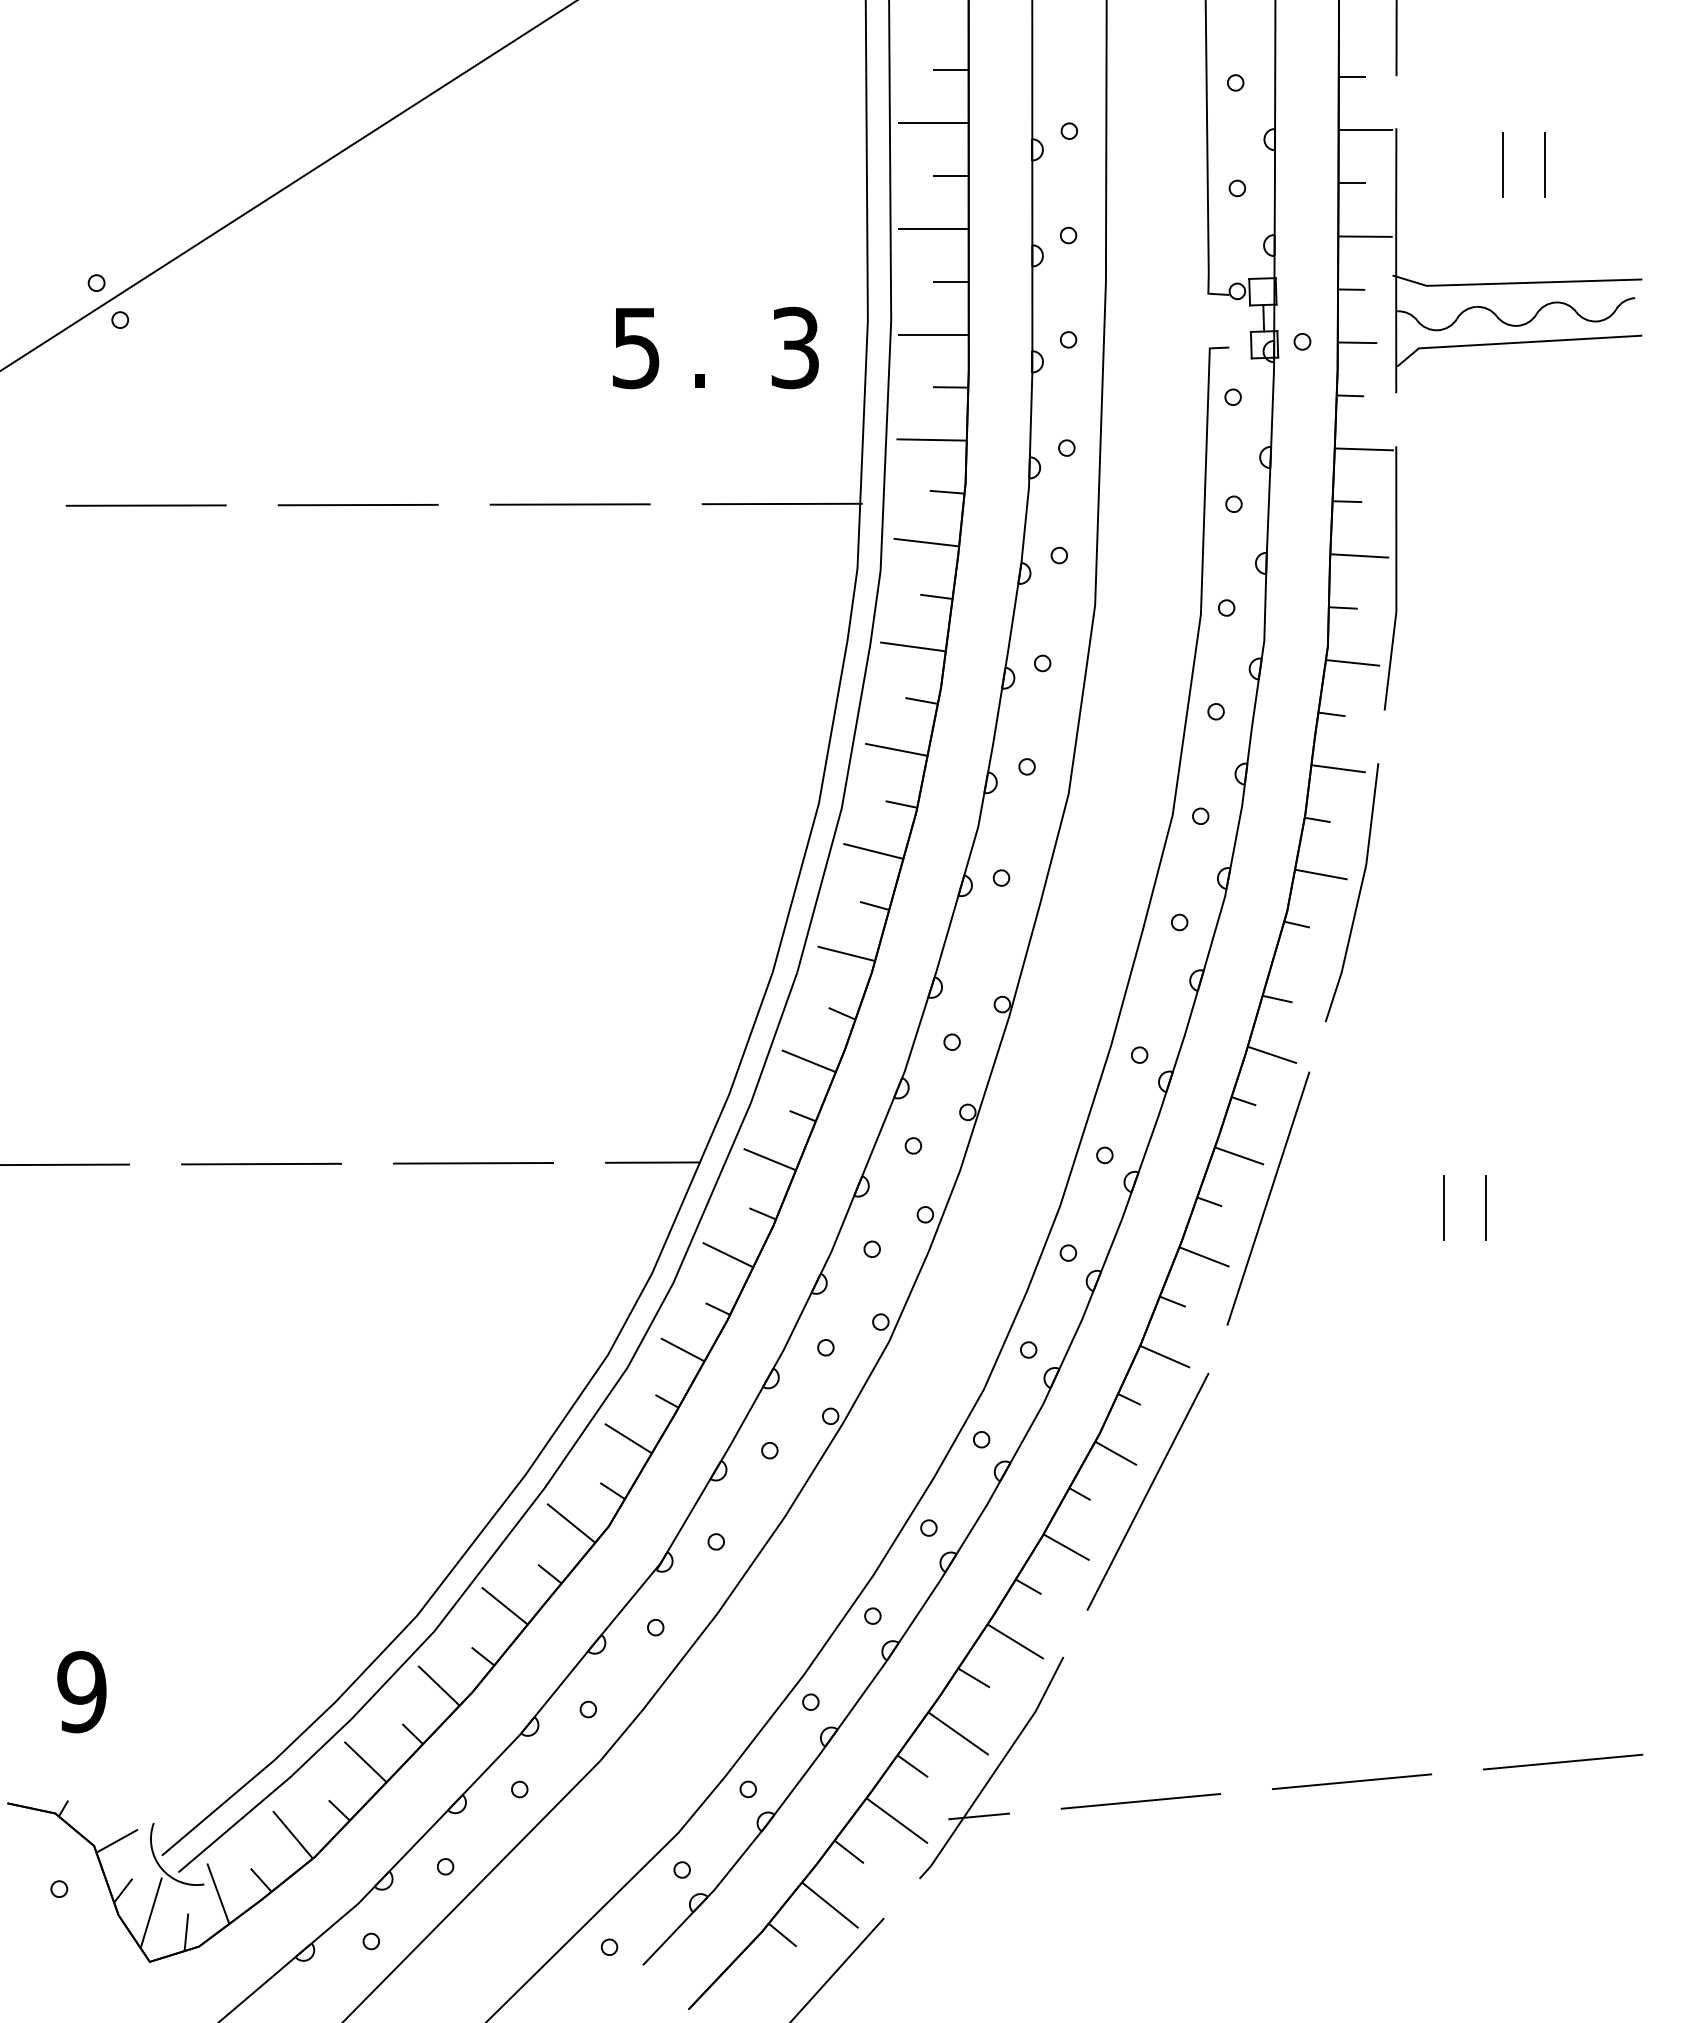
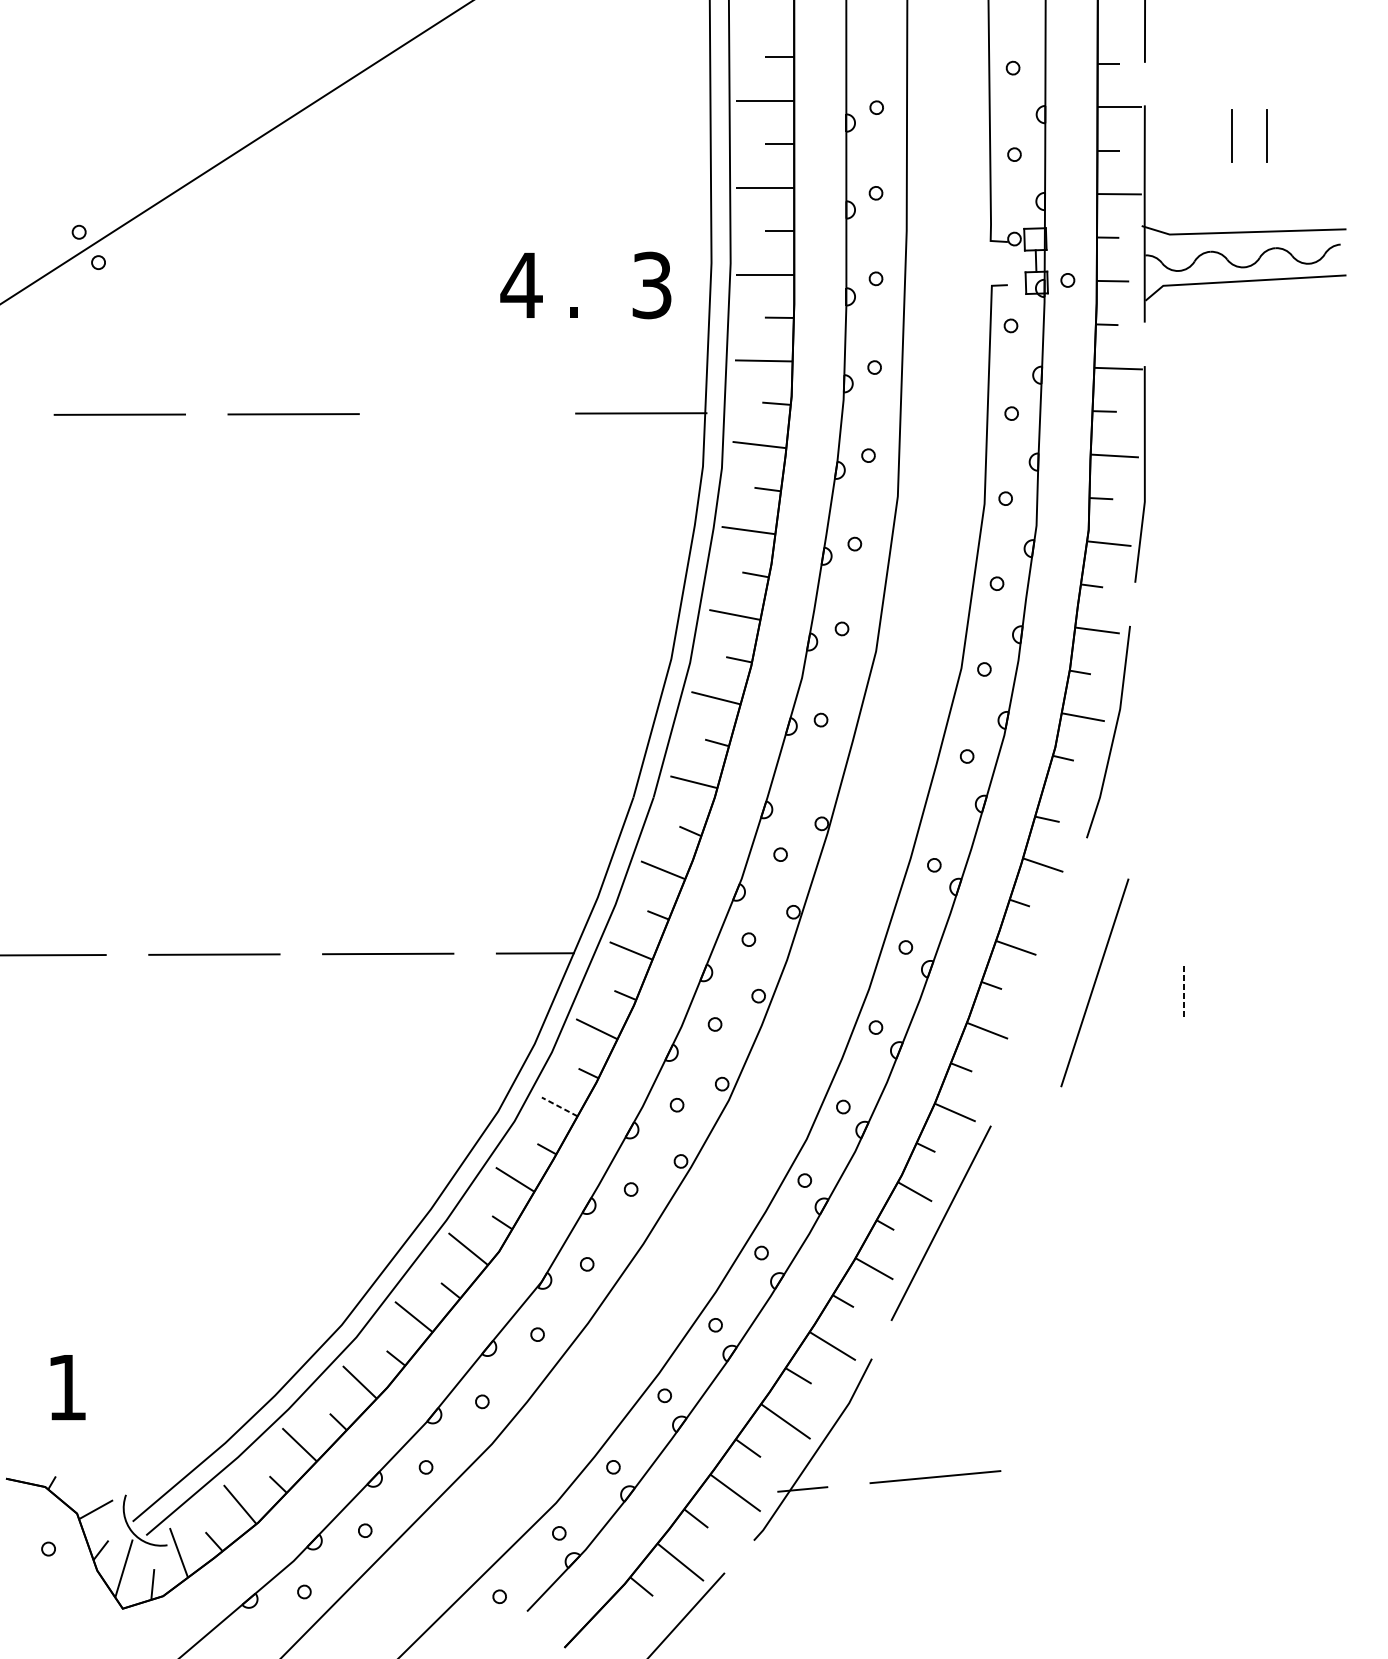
text: (636, 348) -> (521, 285), 5 -> 4
line: (569, 504) -> (466, 413), removed
line: (1268, 1198) -> (1094, 982), moved
line: (1486, 1207) -> (1218, 990), removed
line: (1443, 1208) -> (1183, 991), solid -> dashed
line: (682, 1349) -> (559, 1106), solid -> dashed
text: (81, 1692) -> (66, 1387), 9 -> 1
line: (1562, 1761) -> (1281, 1444), removed
line: (1351, 1781) -> (1108, 1460), removed

